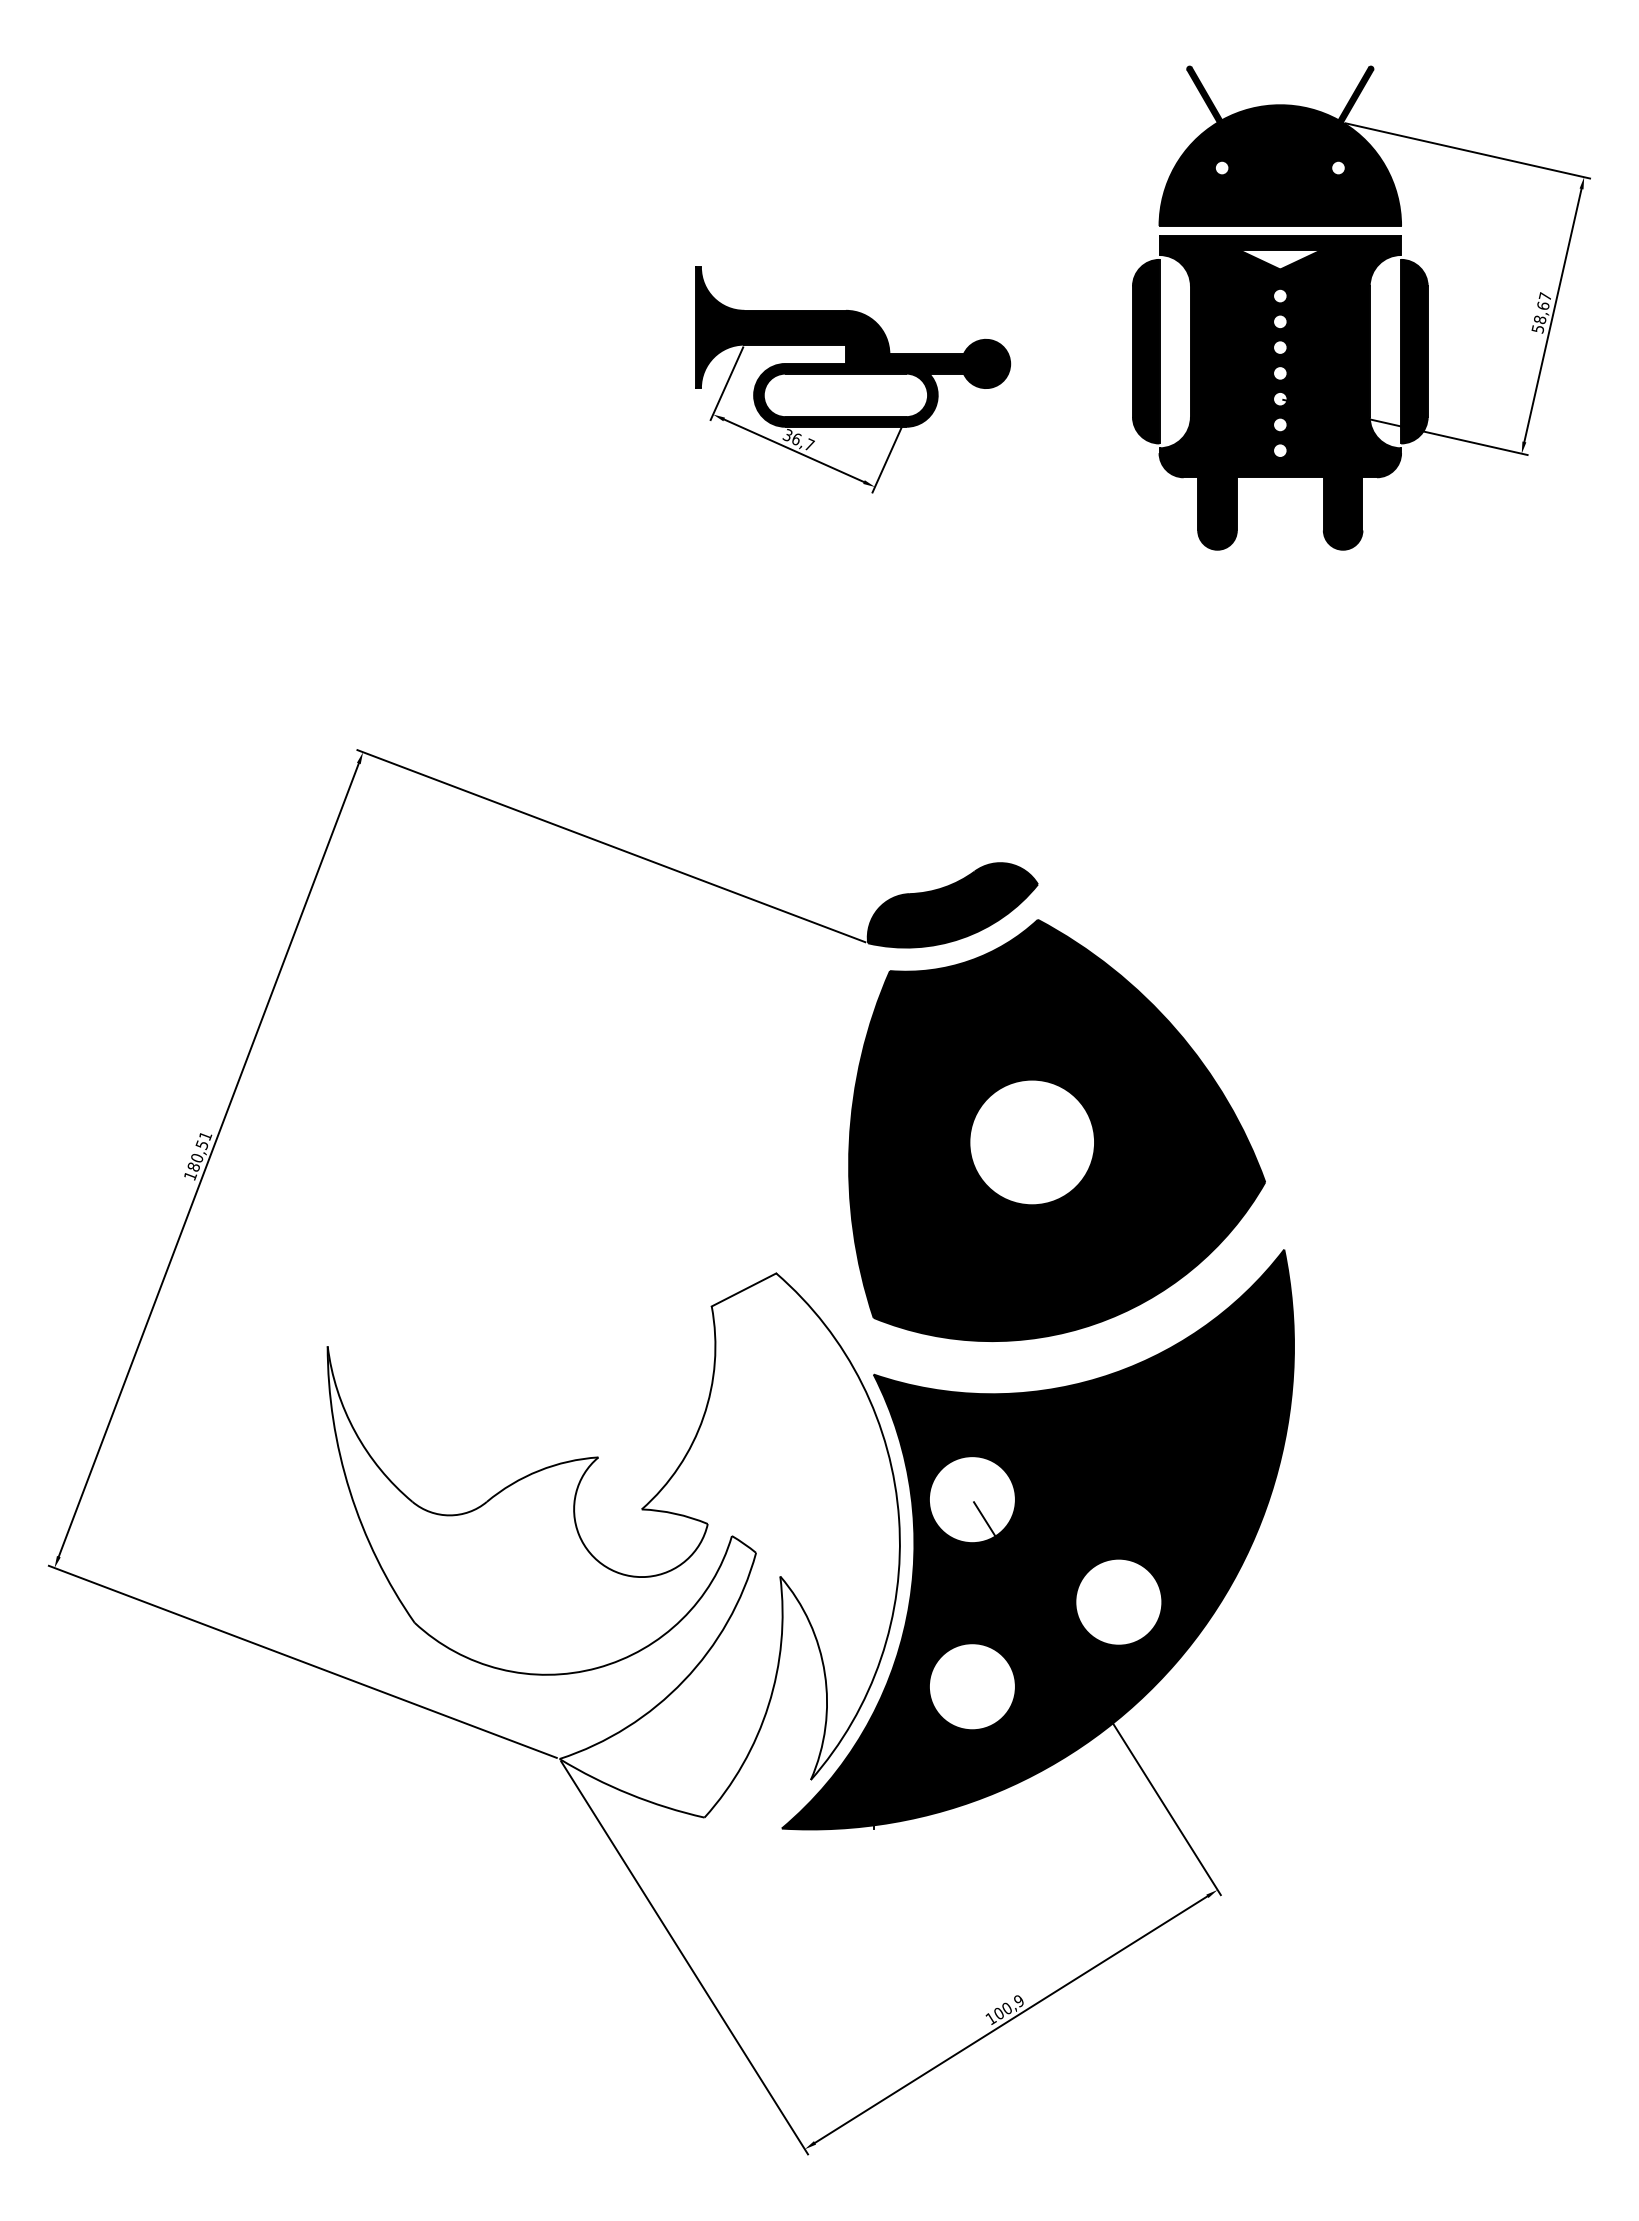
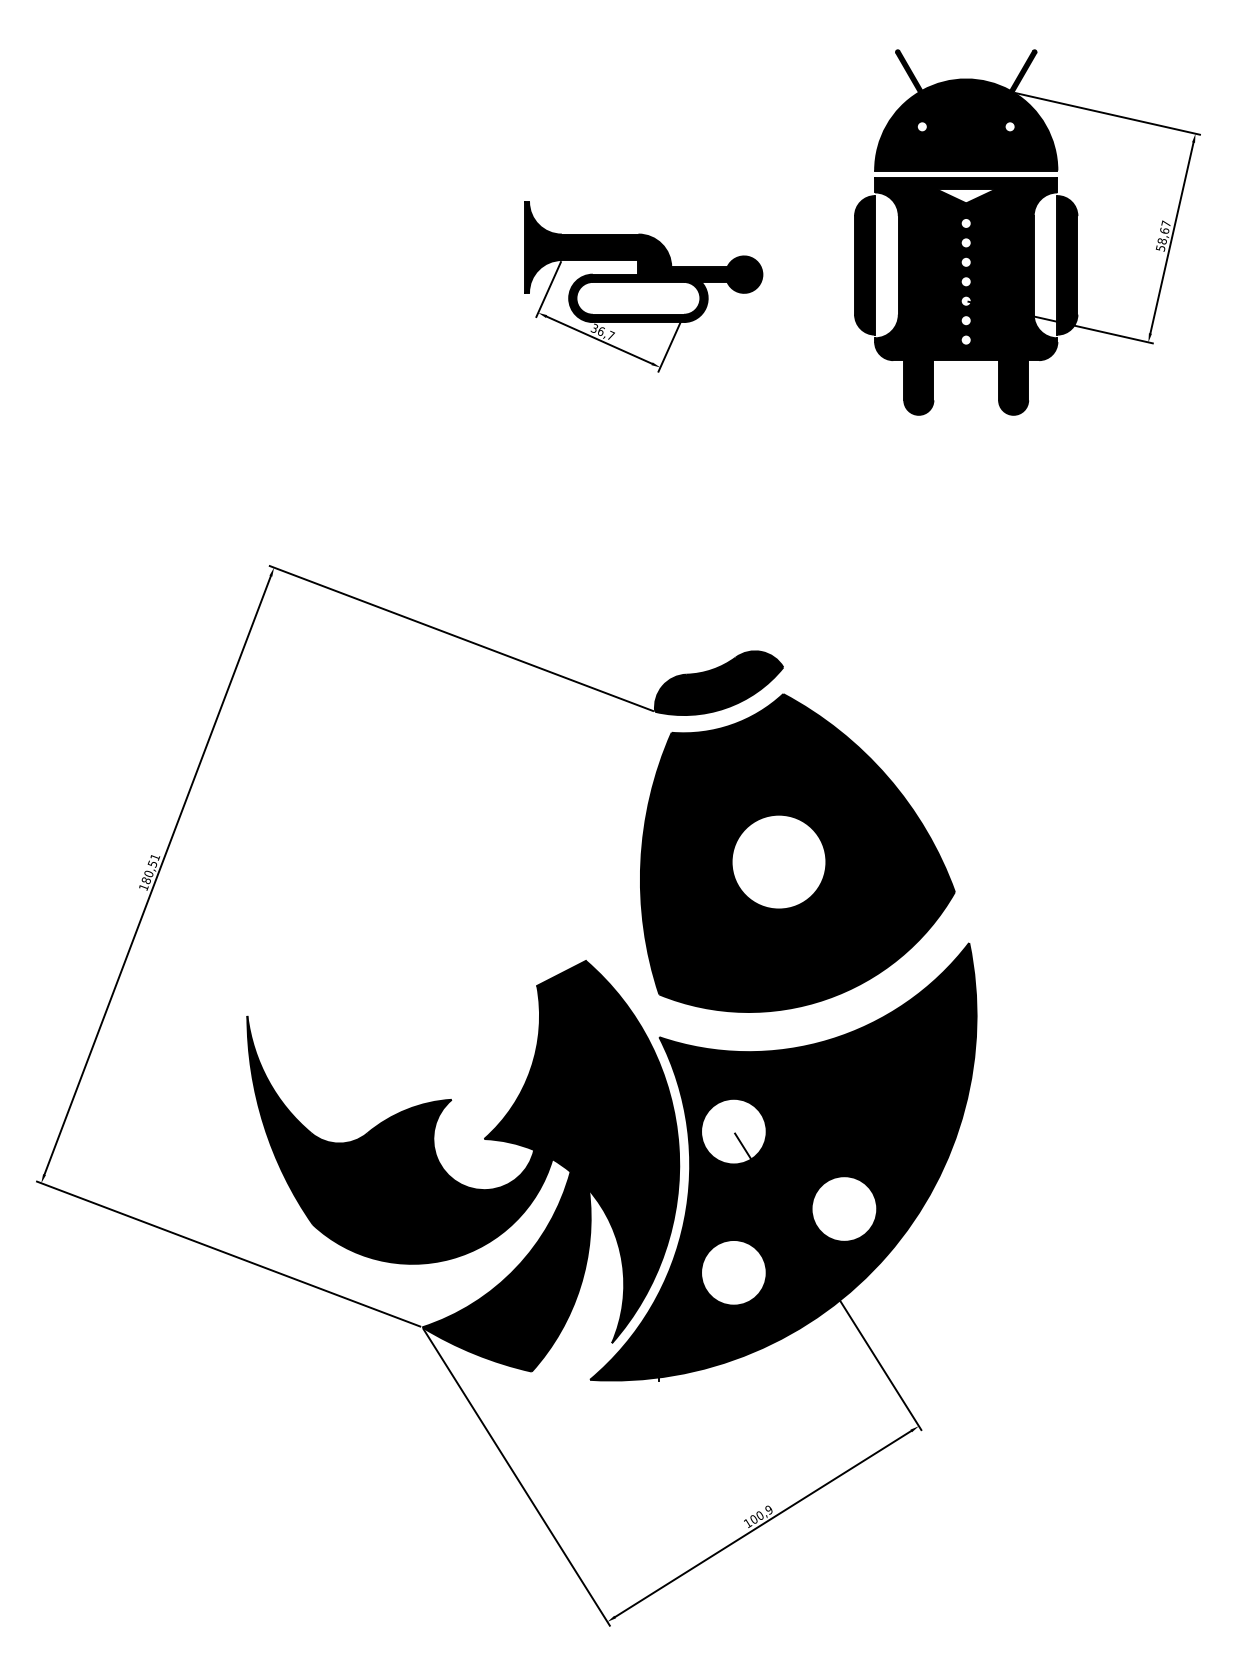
fill: (614, 1544) -> (463, 1165), added

